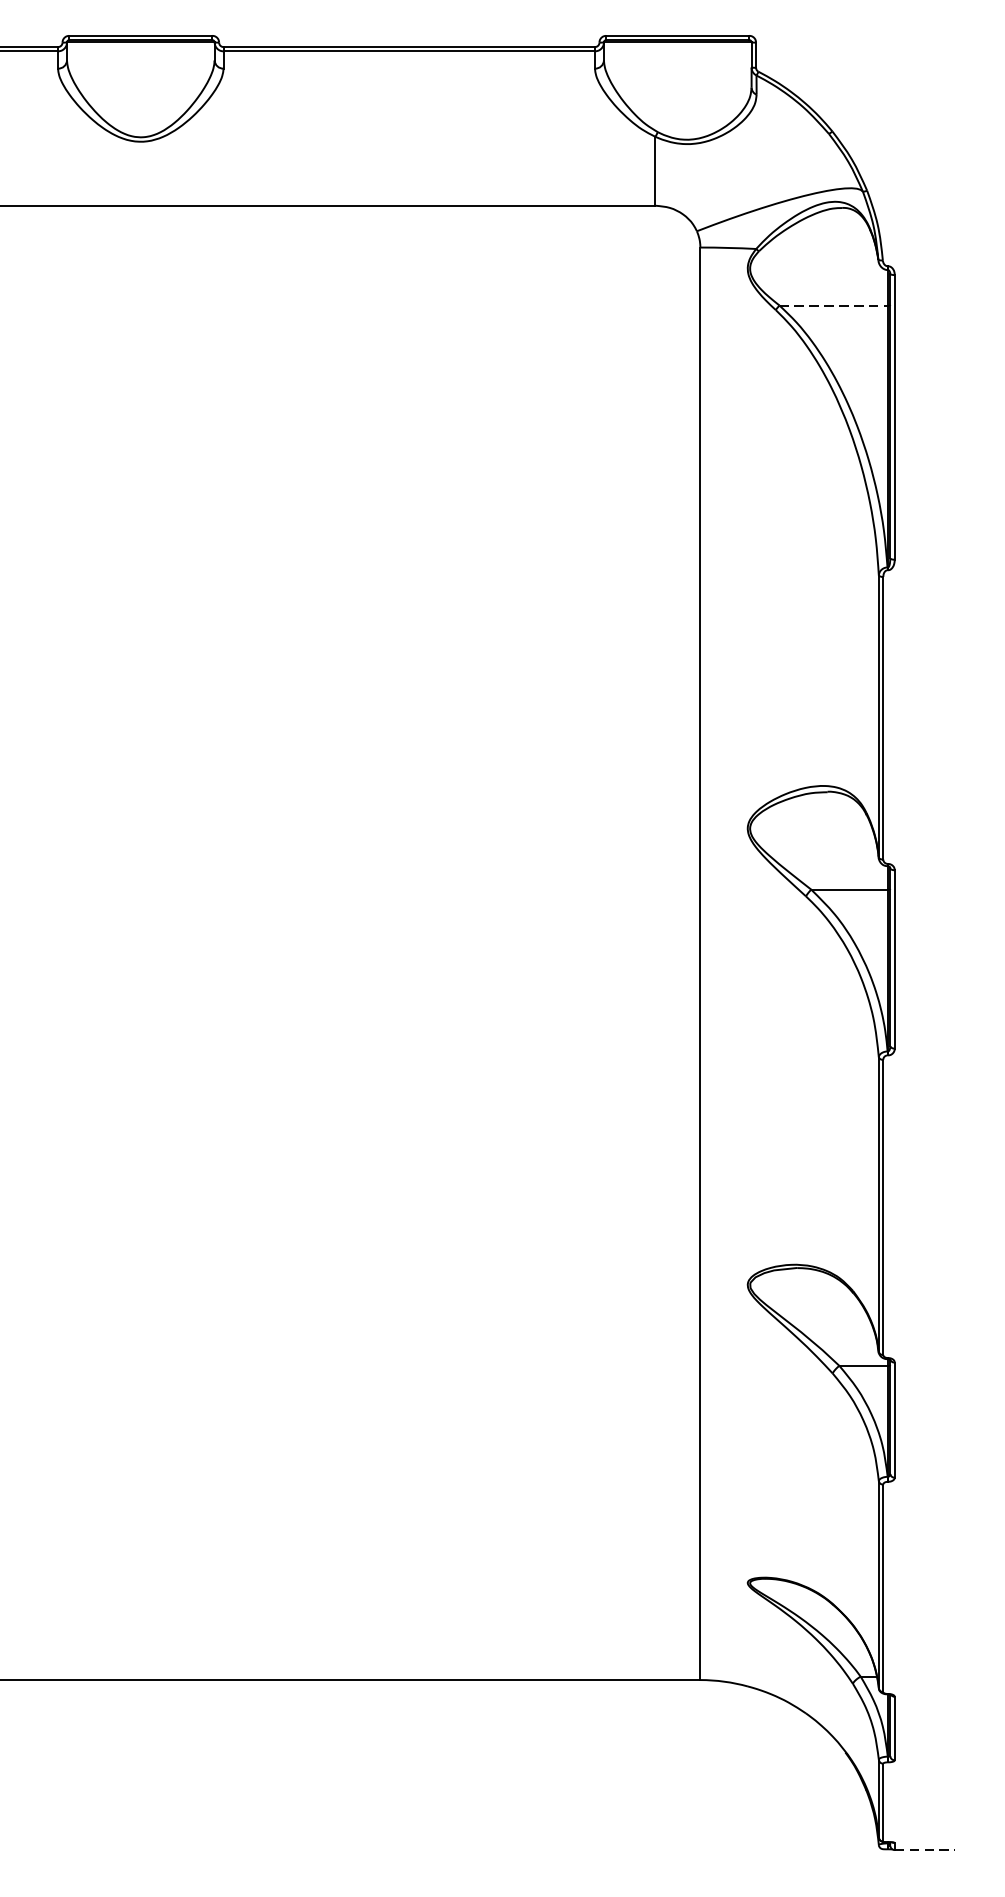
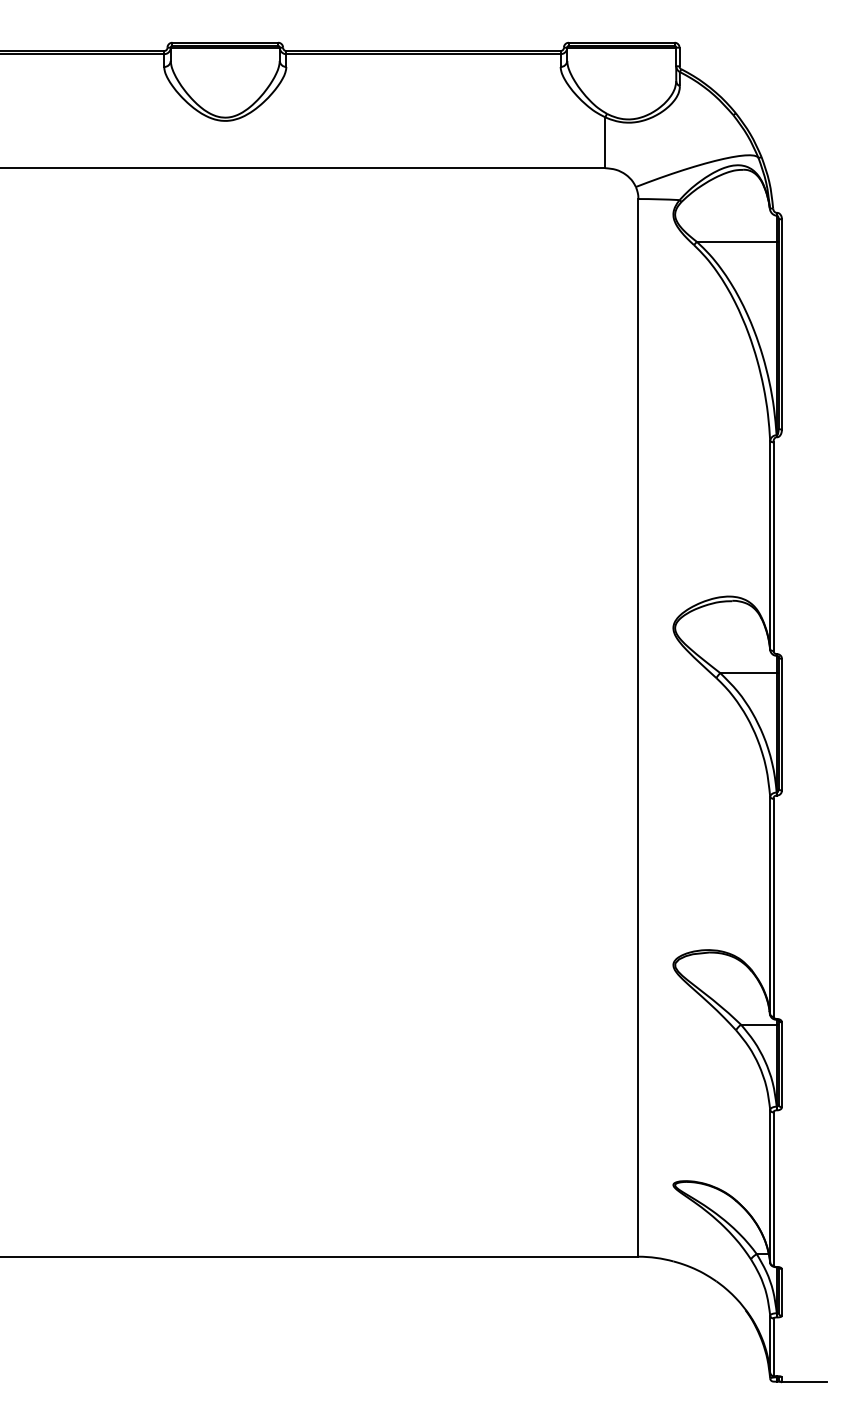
line: (834, 305) -> (737, 241), dashed -> solid
line: (925, 1850) -> (804, 1382), dashed -> solid

